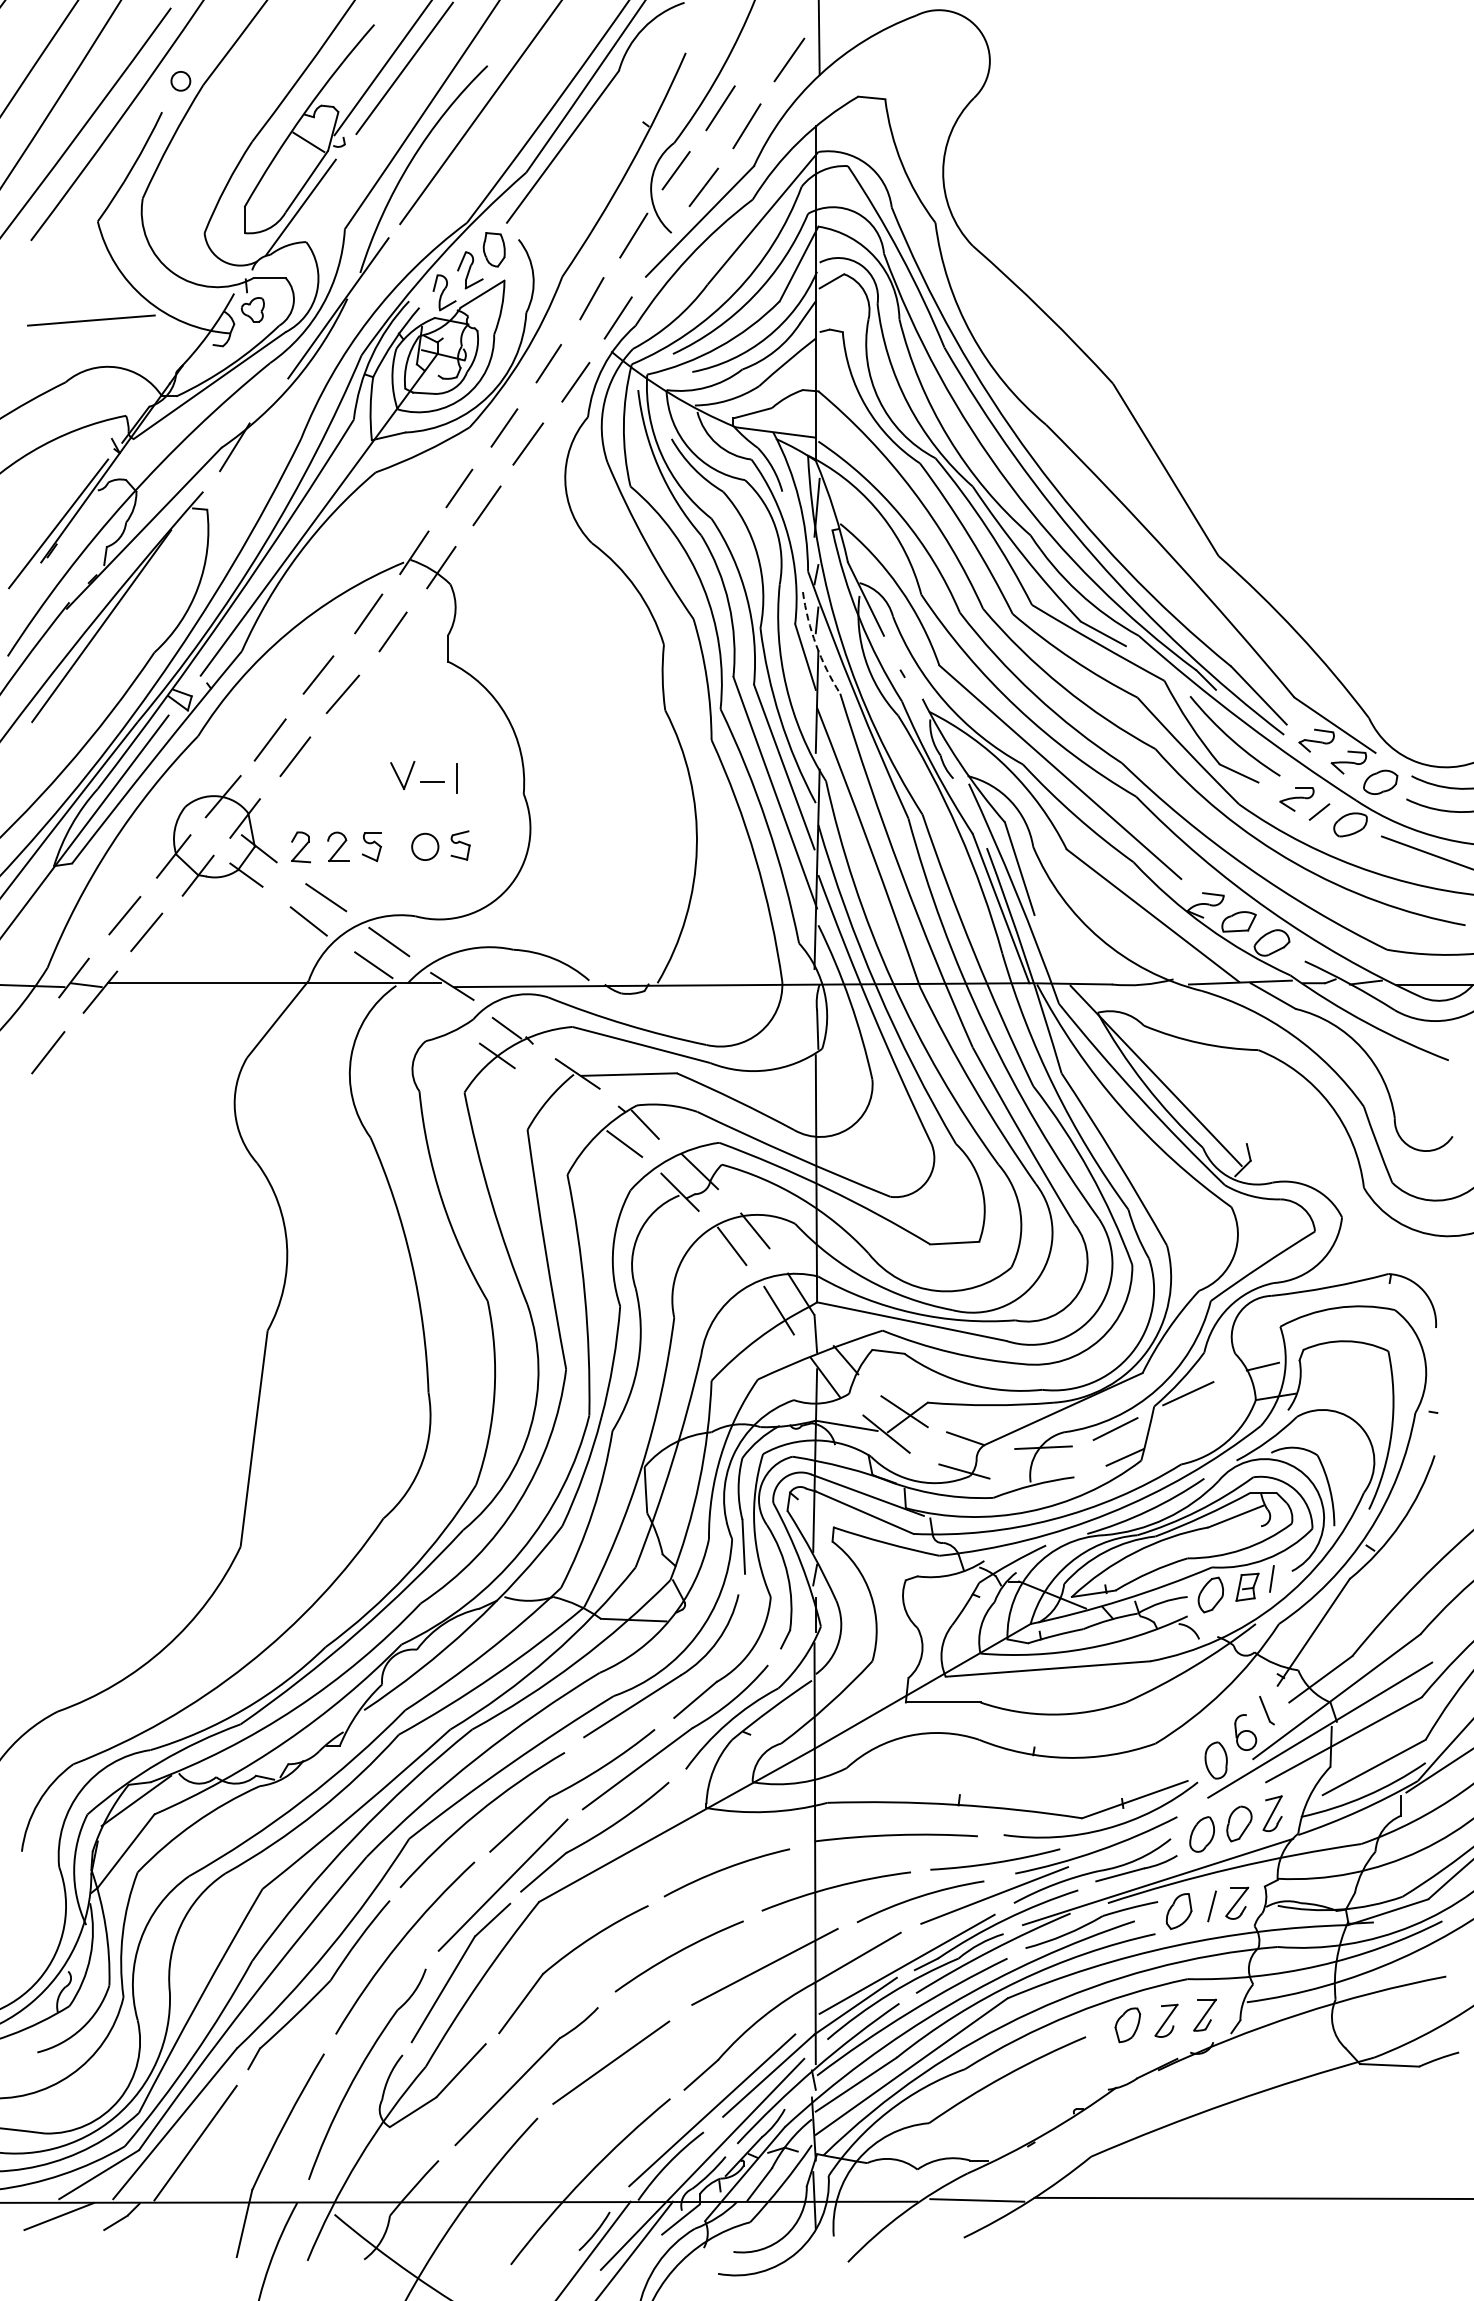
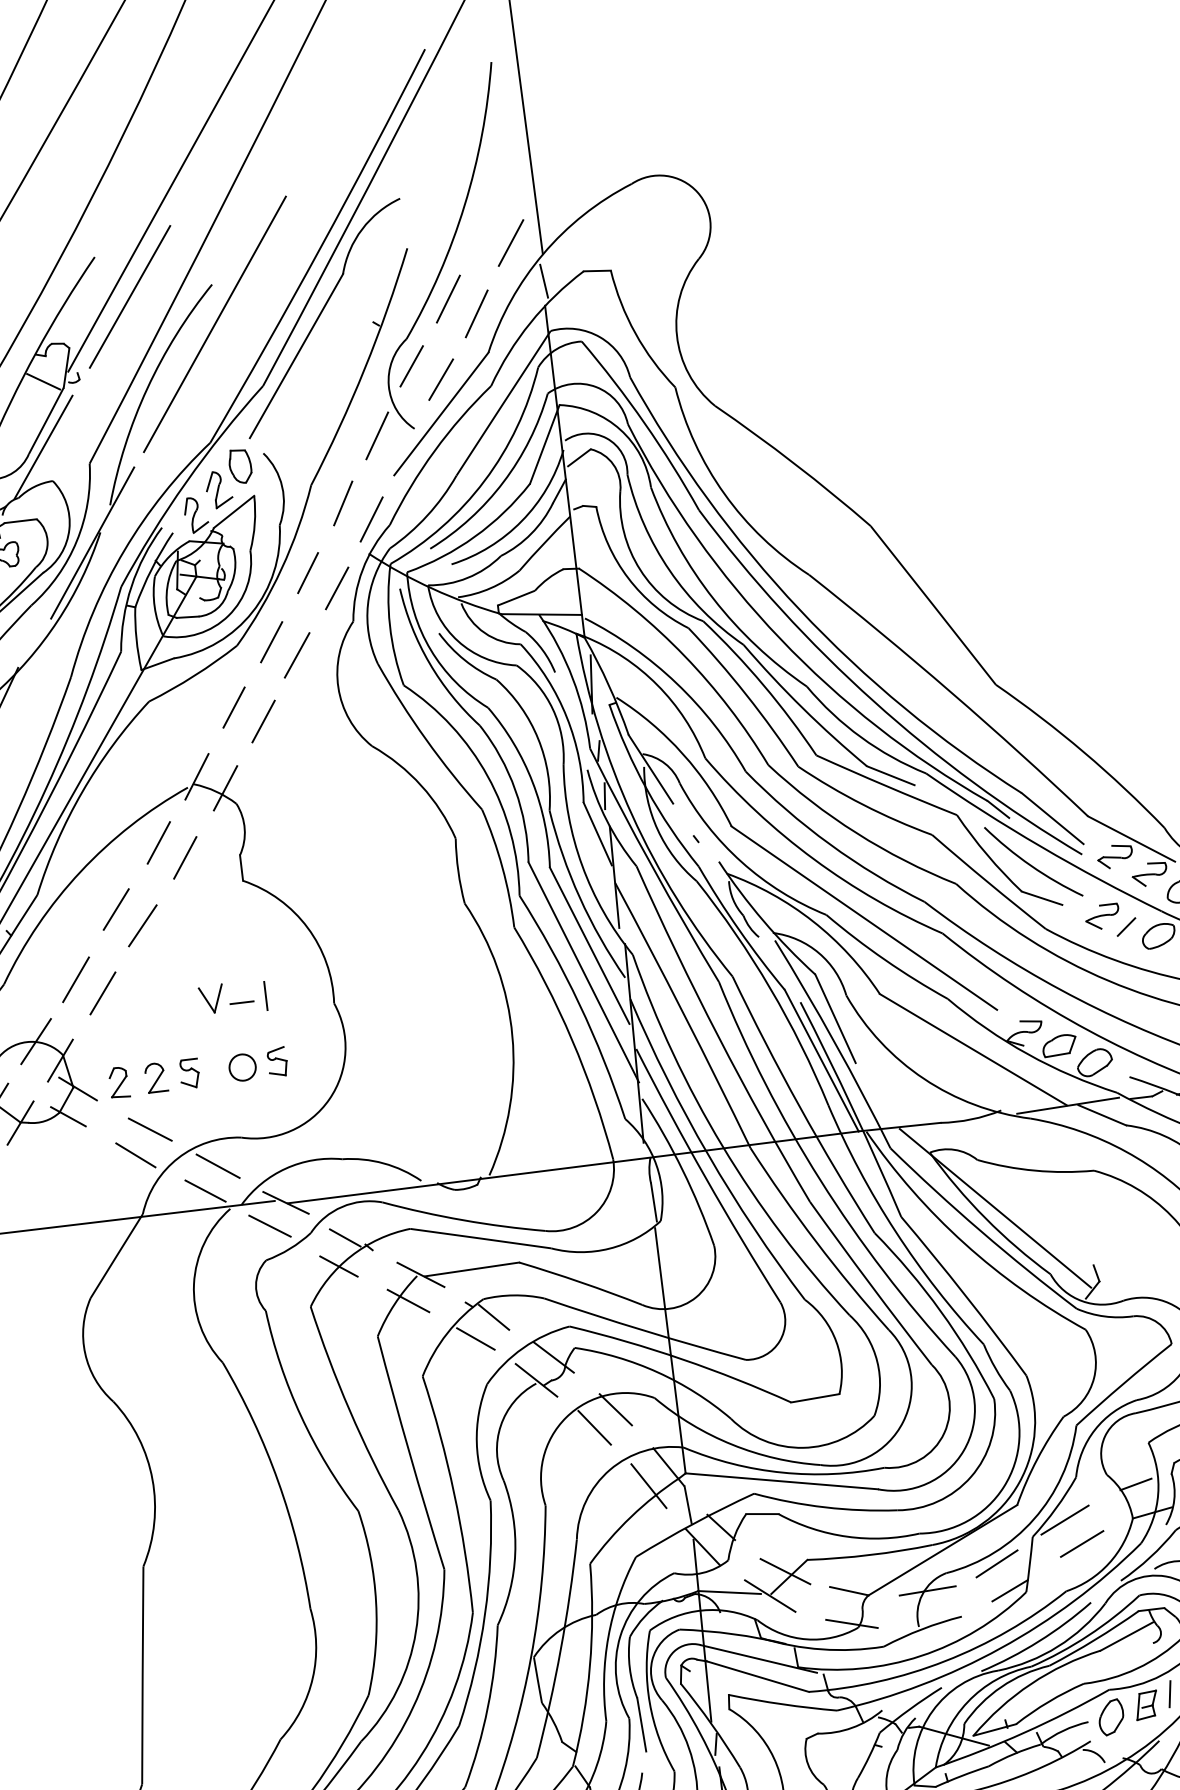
line: (817, 101) -> (543, 280), added
arc: (816, 644) -> (607, 820), dashed -> solid
line: (433, 1007) -> (269, 1226), added
line: (562, 1097) -> (408, 1300), added
line: (1201, 1419) -> (1081, 1544), added

